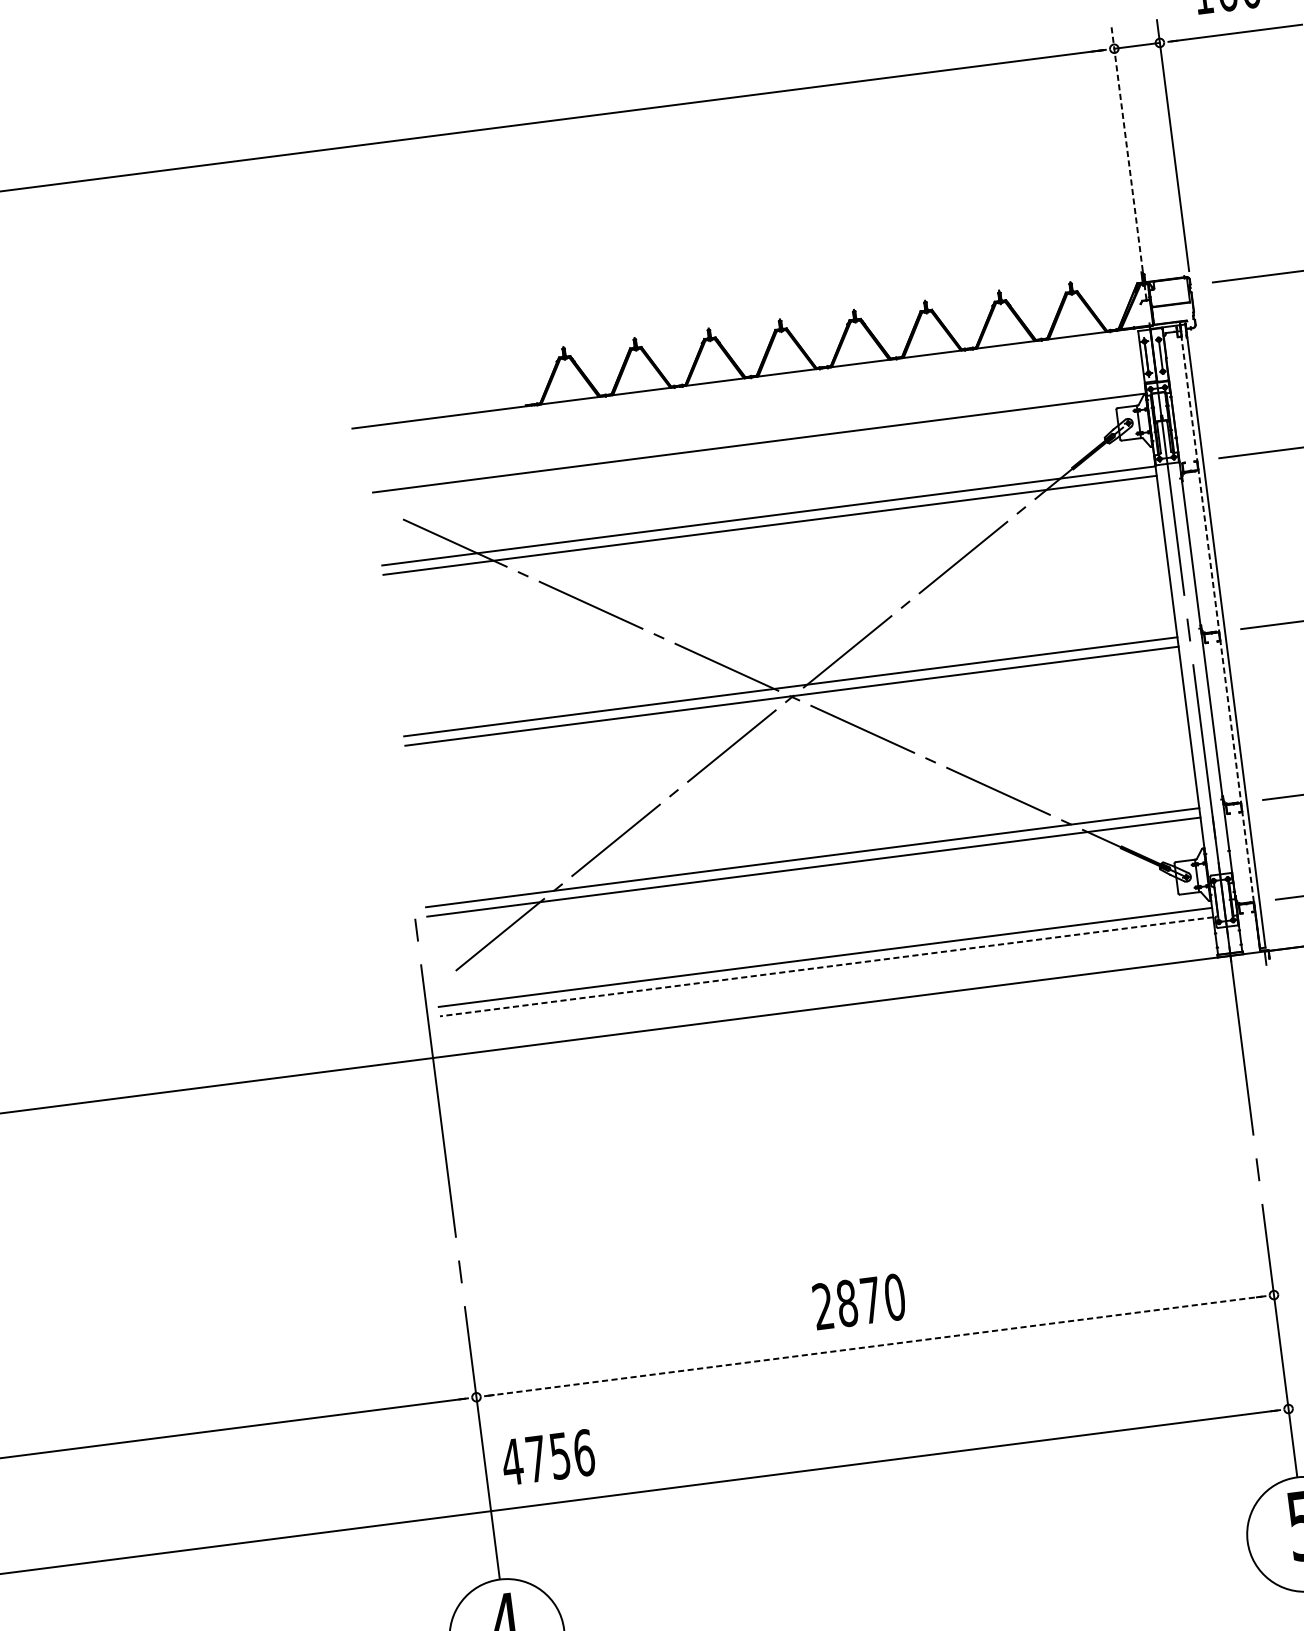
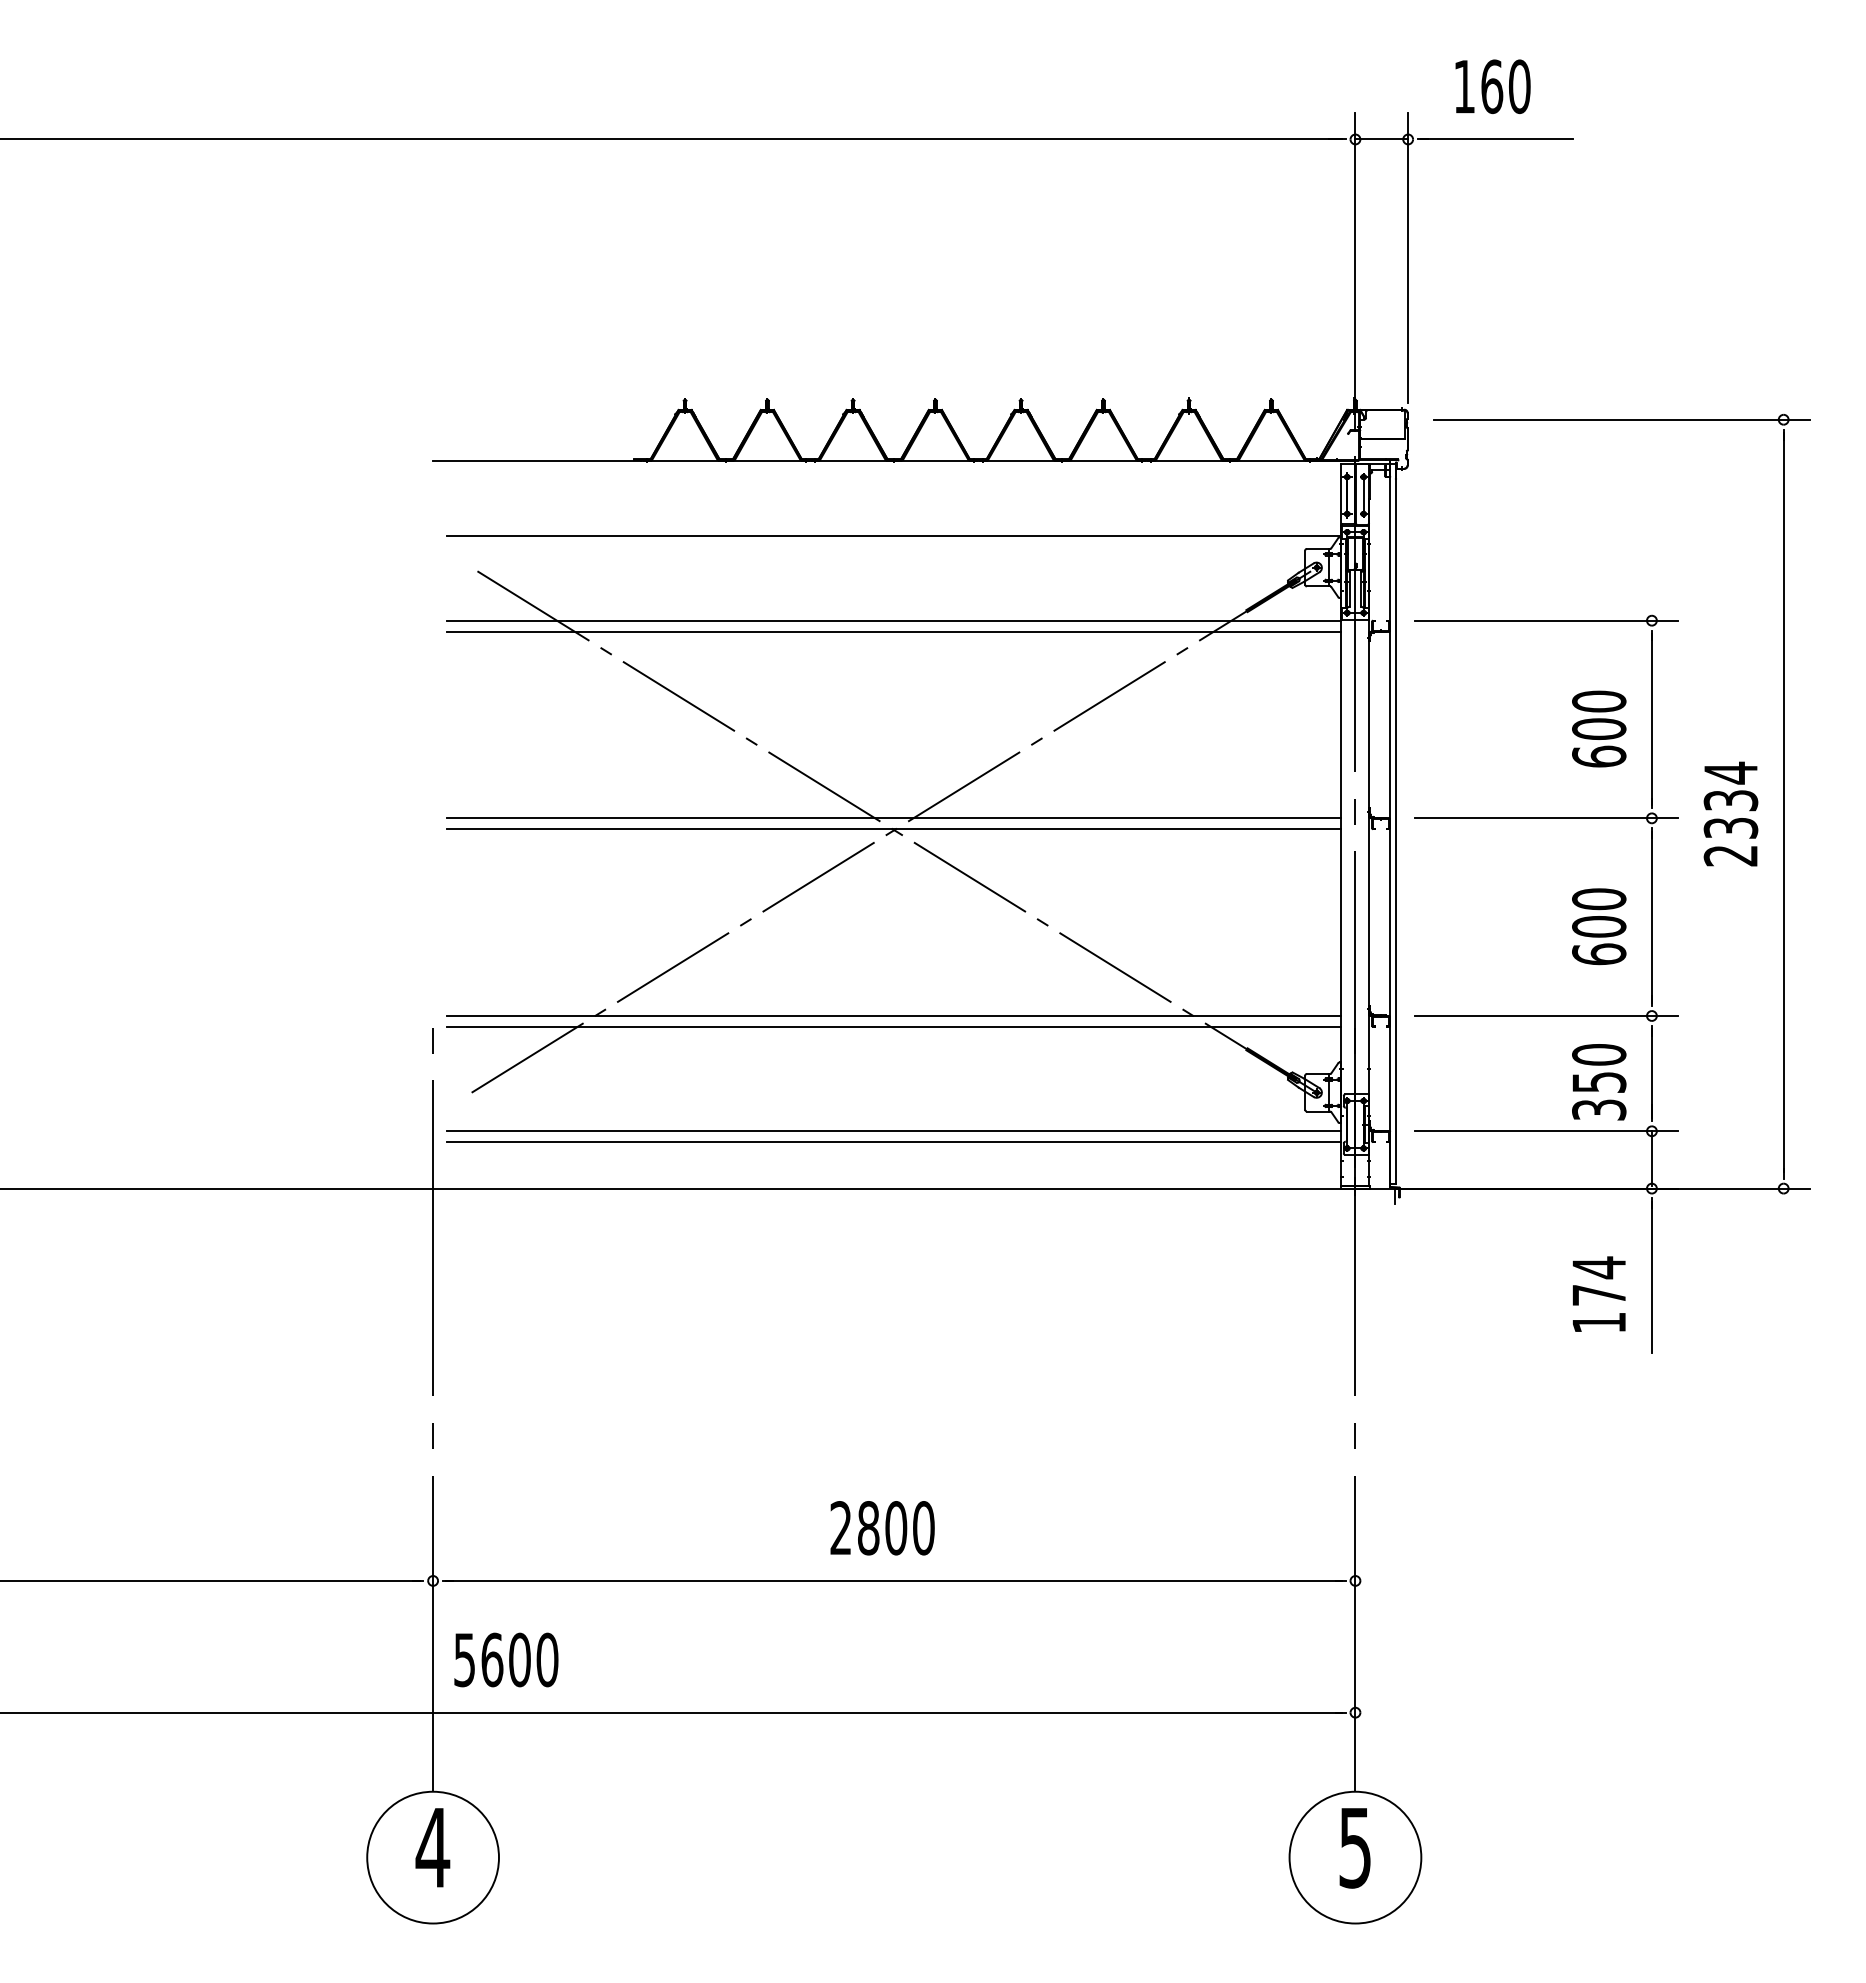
line: (1128, 162) -> (1355, 270), dashed -> solid
line: (1219, 637) -> (1389, 824), dashed -> solid
line: (825, 967) -> (893, 1142), dashed -> solid
text: (871, 1300) -> (896, 1528), 2870 -> 2800
line: (875, 1345) -> (894, 1580), dashed -> solid
text: (547, 1457) -> (505, 1659), 4756 -> 5600

